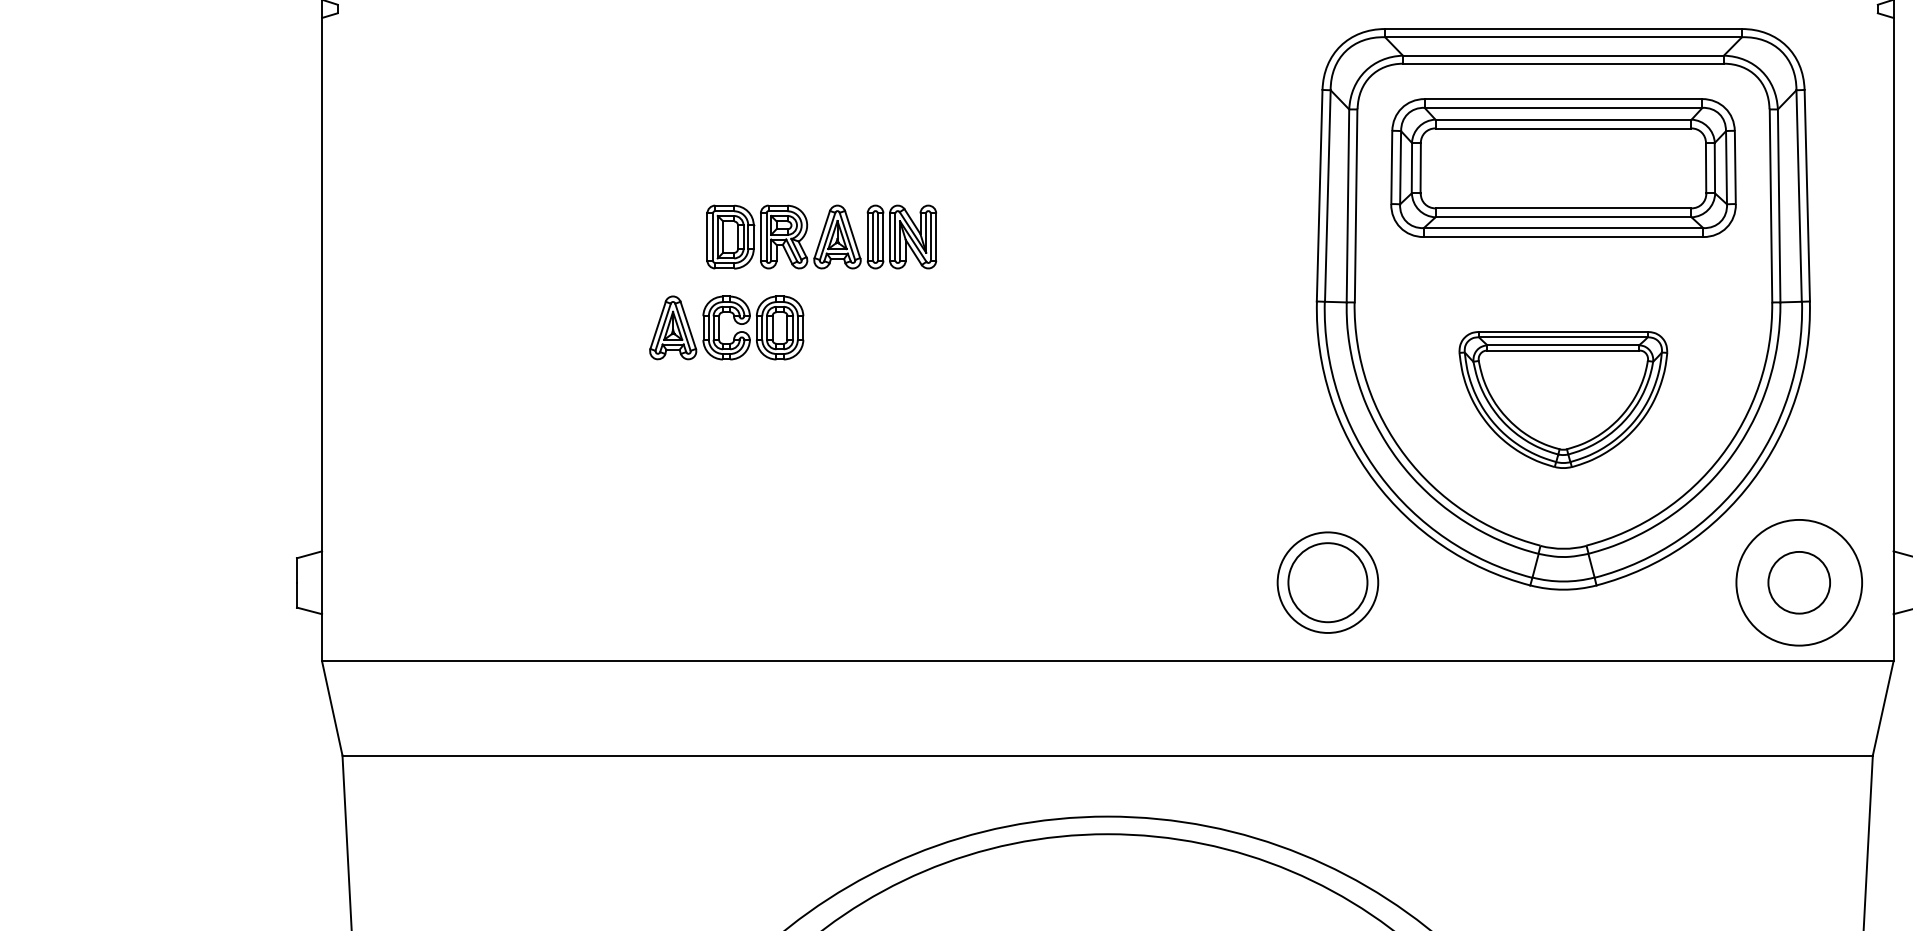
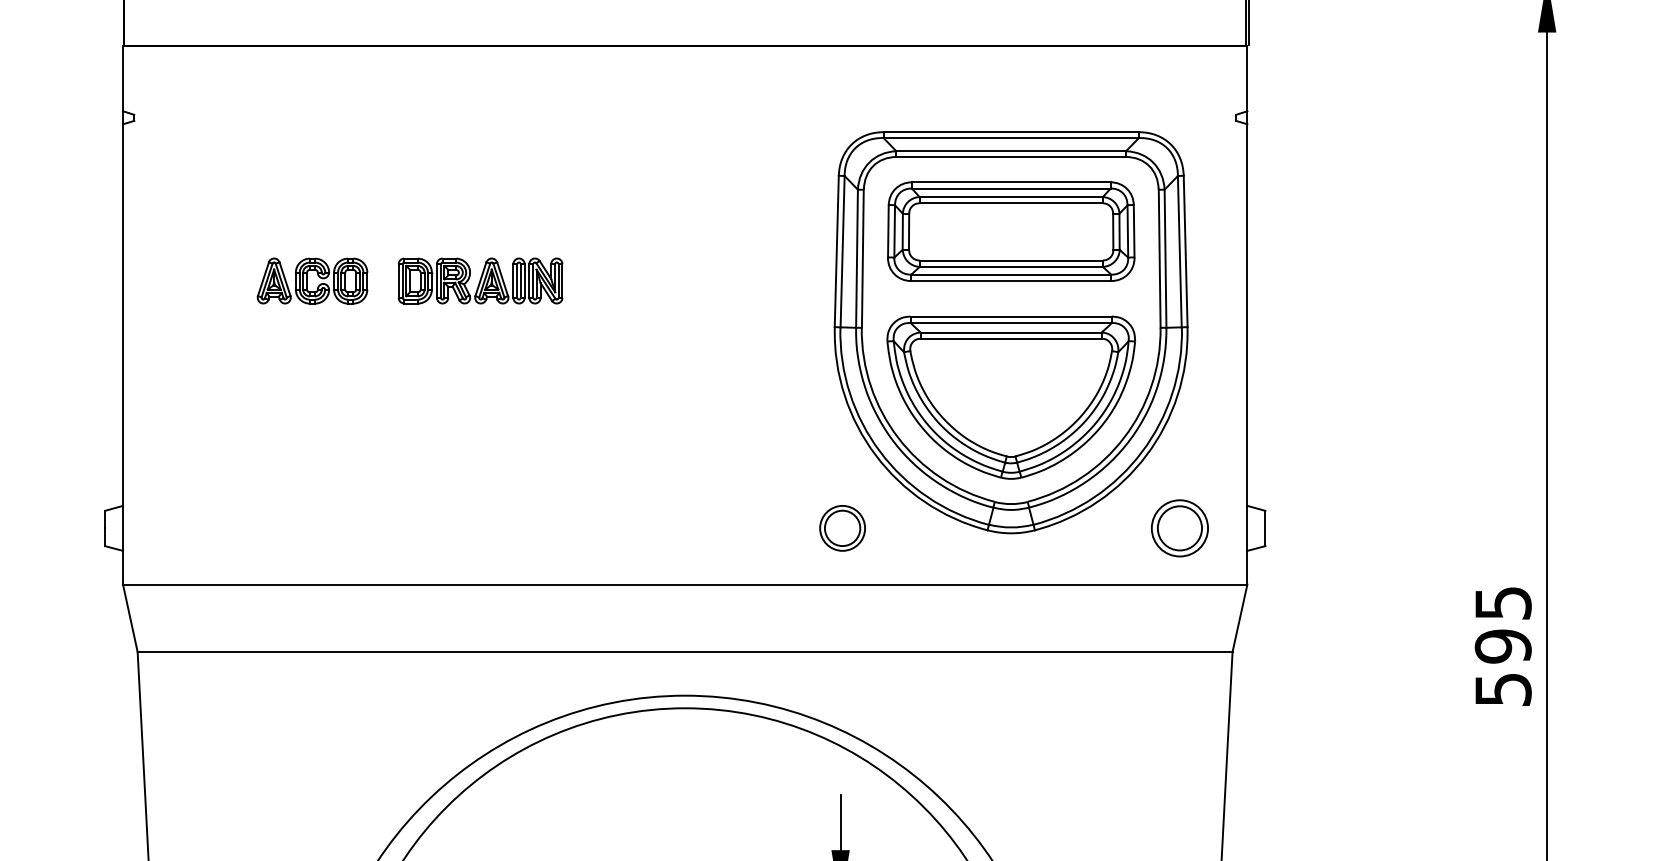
part: (726, 327) -> (312, 280), moved
part: (1562, 399) -> (1010, 397), size x1.67
part: (1327, 582) -> (842, 528), size x0.62
circle: (1798, 582) -> (1179, 528), size x0.62

